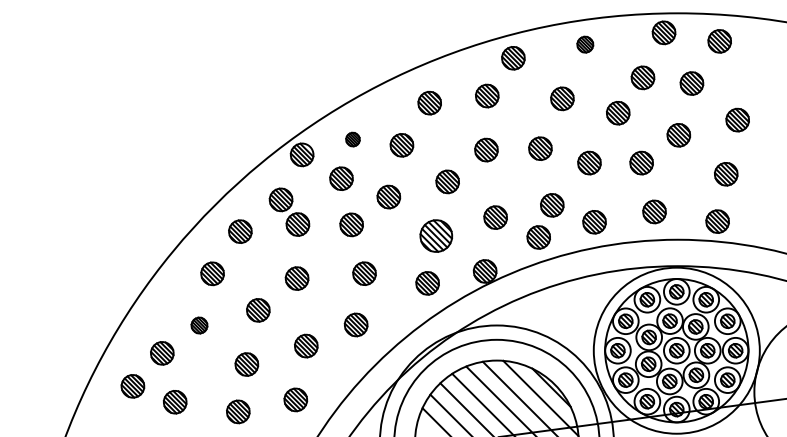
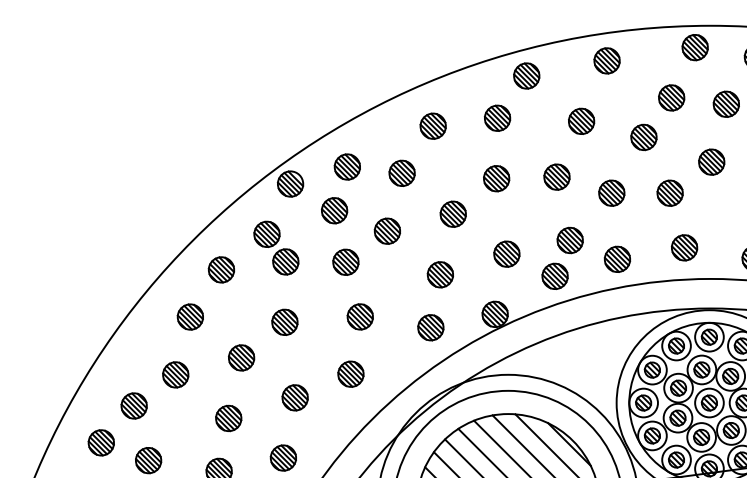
part: (585, 44) -> (607, 60), size x1.43
part: (352, 139) -> (346, 166), size x1.67
part: (435, 235) -> (439, 274), size x0.71
part: (199, 325) -> (175, 374), size x1.43

